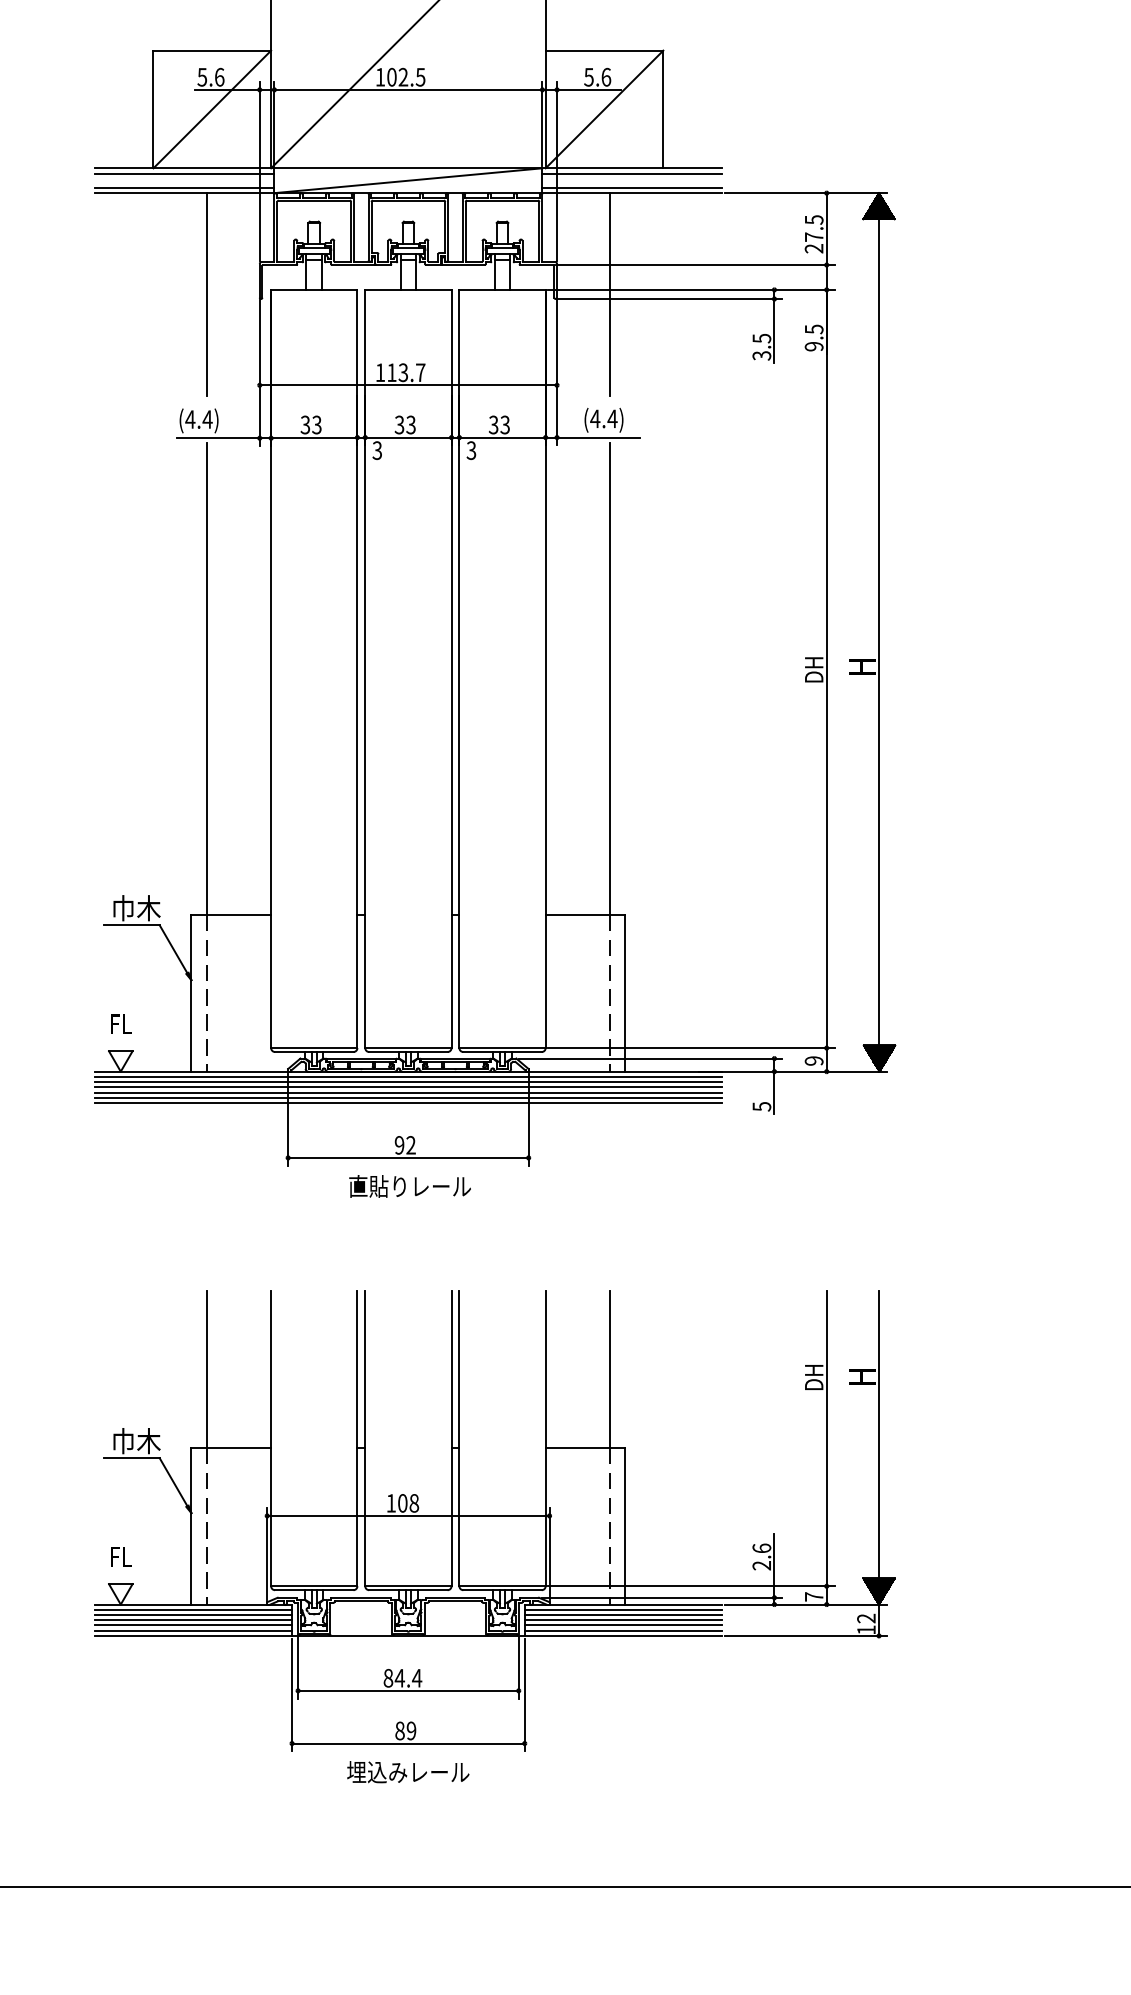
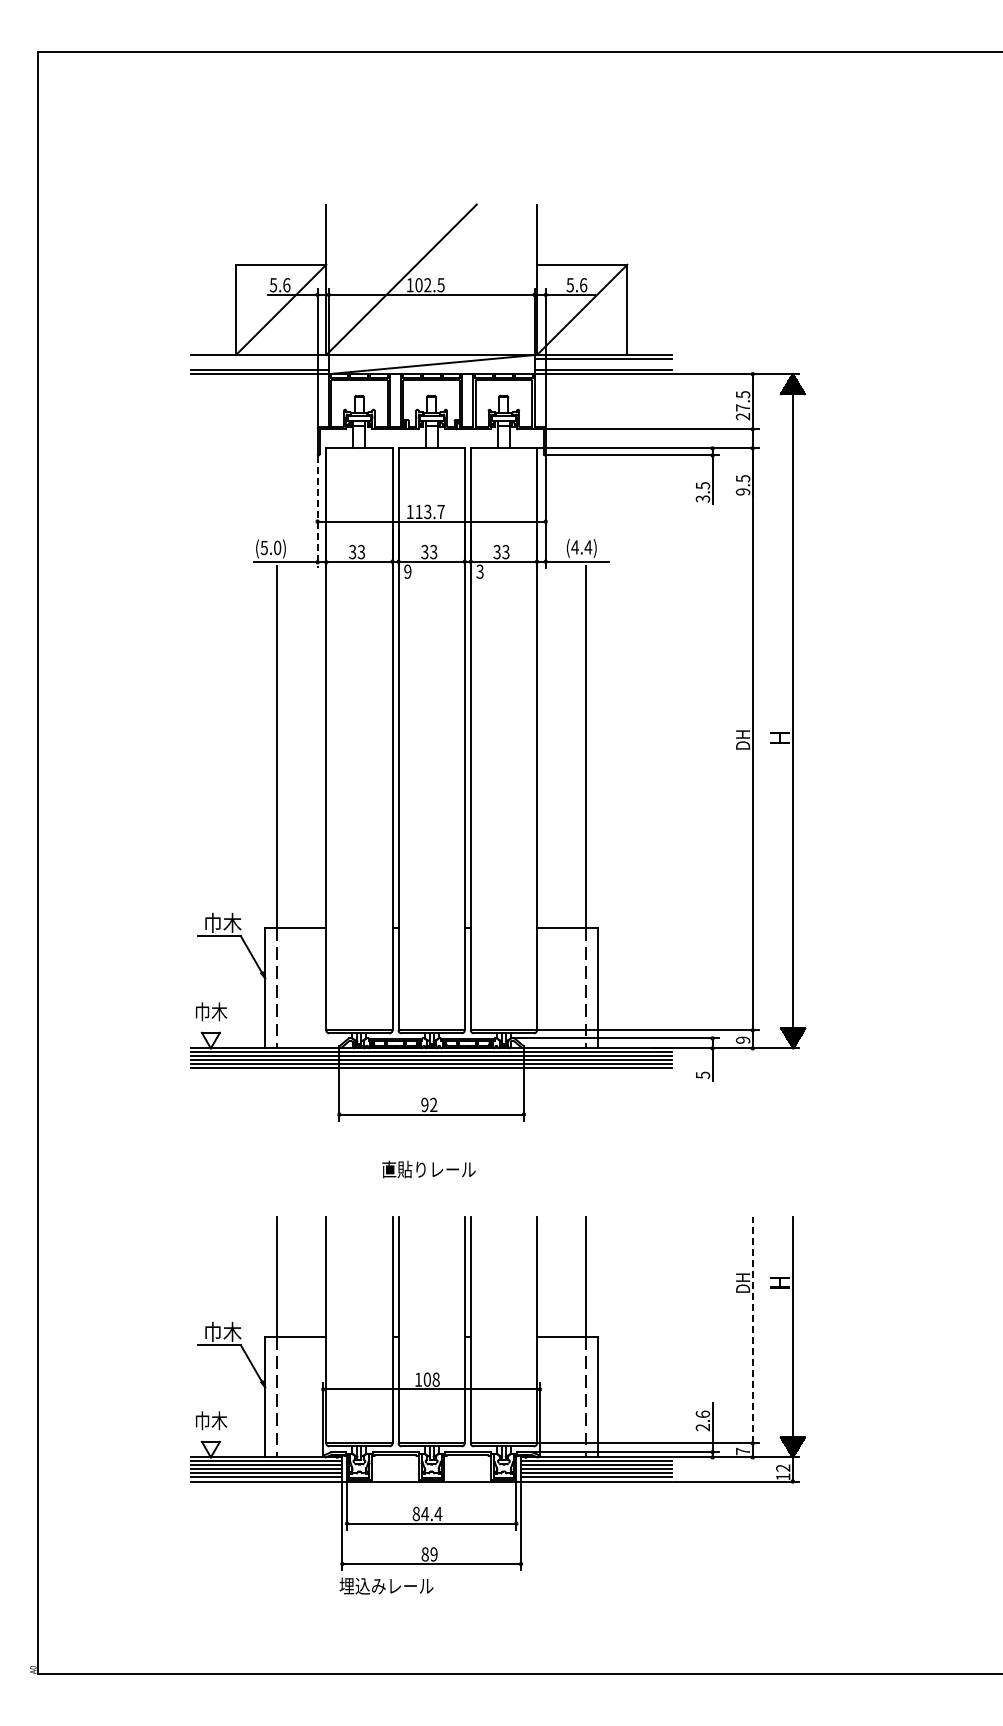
line: (184, 174) -> (259, 359), removed
line: (207, 293) -> (277, 451), removed
line: (610, 293) -> (586, 451), removed
line: (259, 373) -> (317, 512), solid -> dashed
text: (198, 419) -> (270, 547), (4.4) -> (5.0)
text: (376, 450) -> (407, 571), 3 -> 9
text: (121, 1023) -> (211, 1011), FL -> 巾木
line: (408, 1103) -> (431, 1072), removed
text: (409, 1186) -> (428, 1169), moved
line: (826, 1437) -> (752, 1329), solid -> dashed
text: (121, 1556) -> (211, 1420), FL -> 巾木
text: (408, 1771) -> (386, 1585), moved

